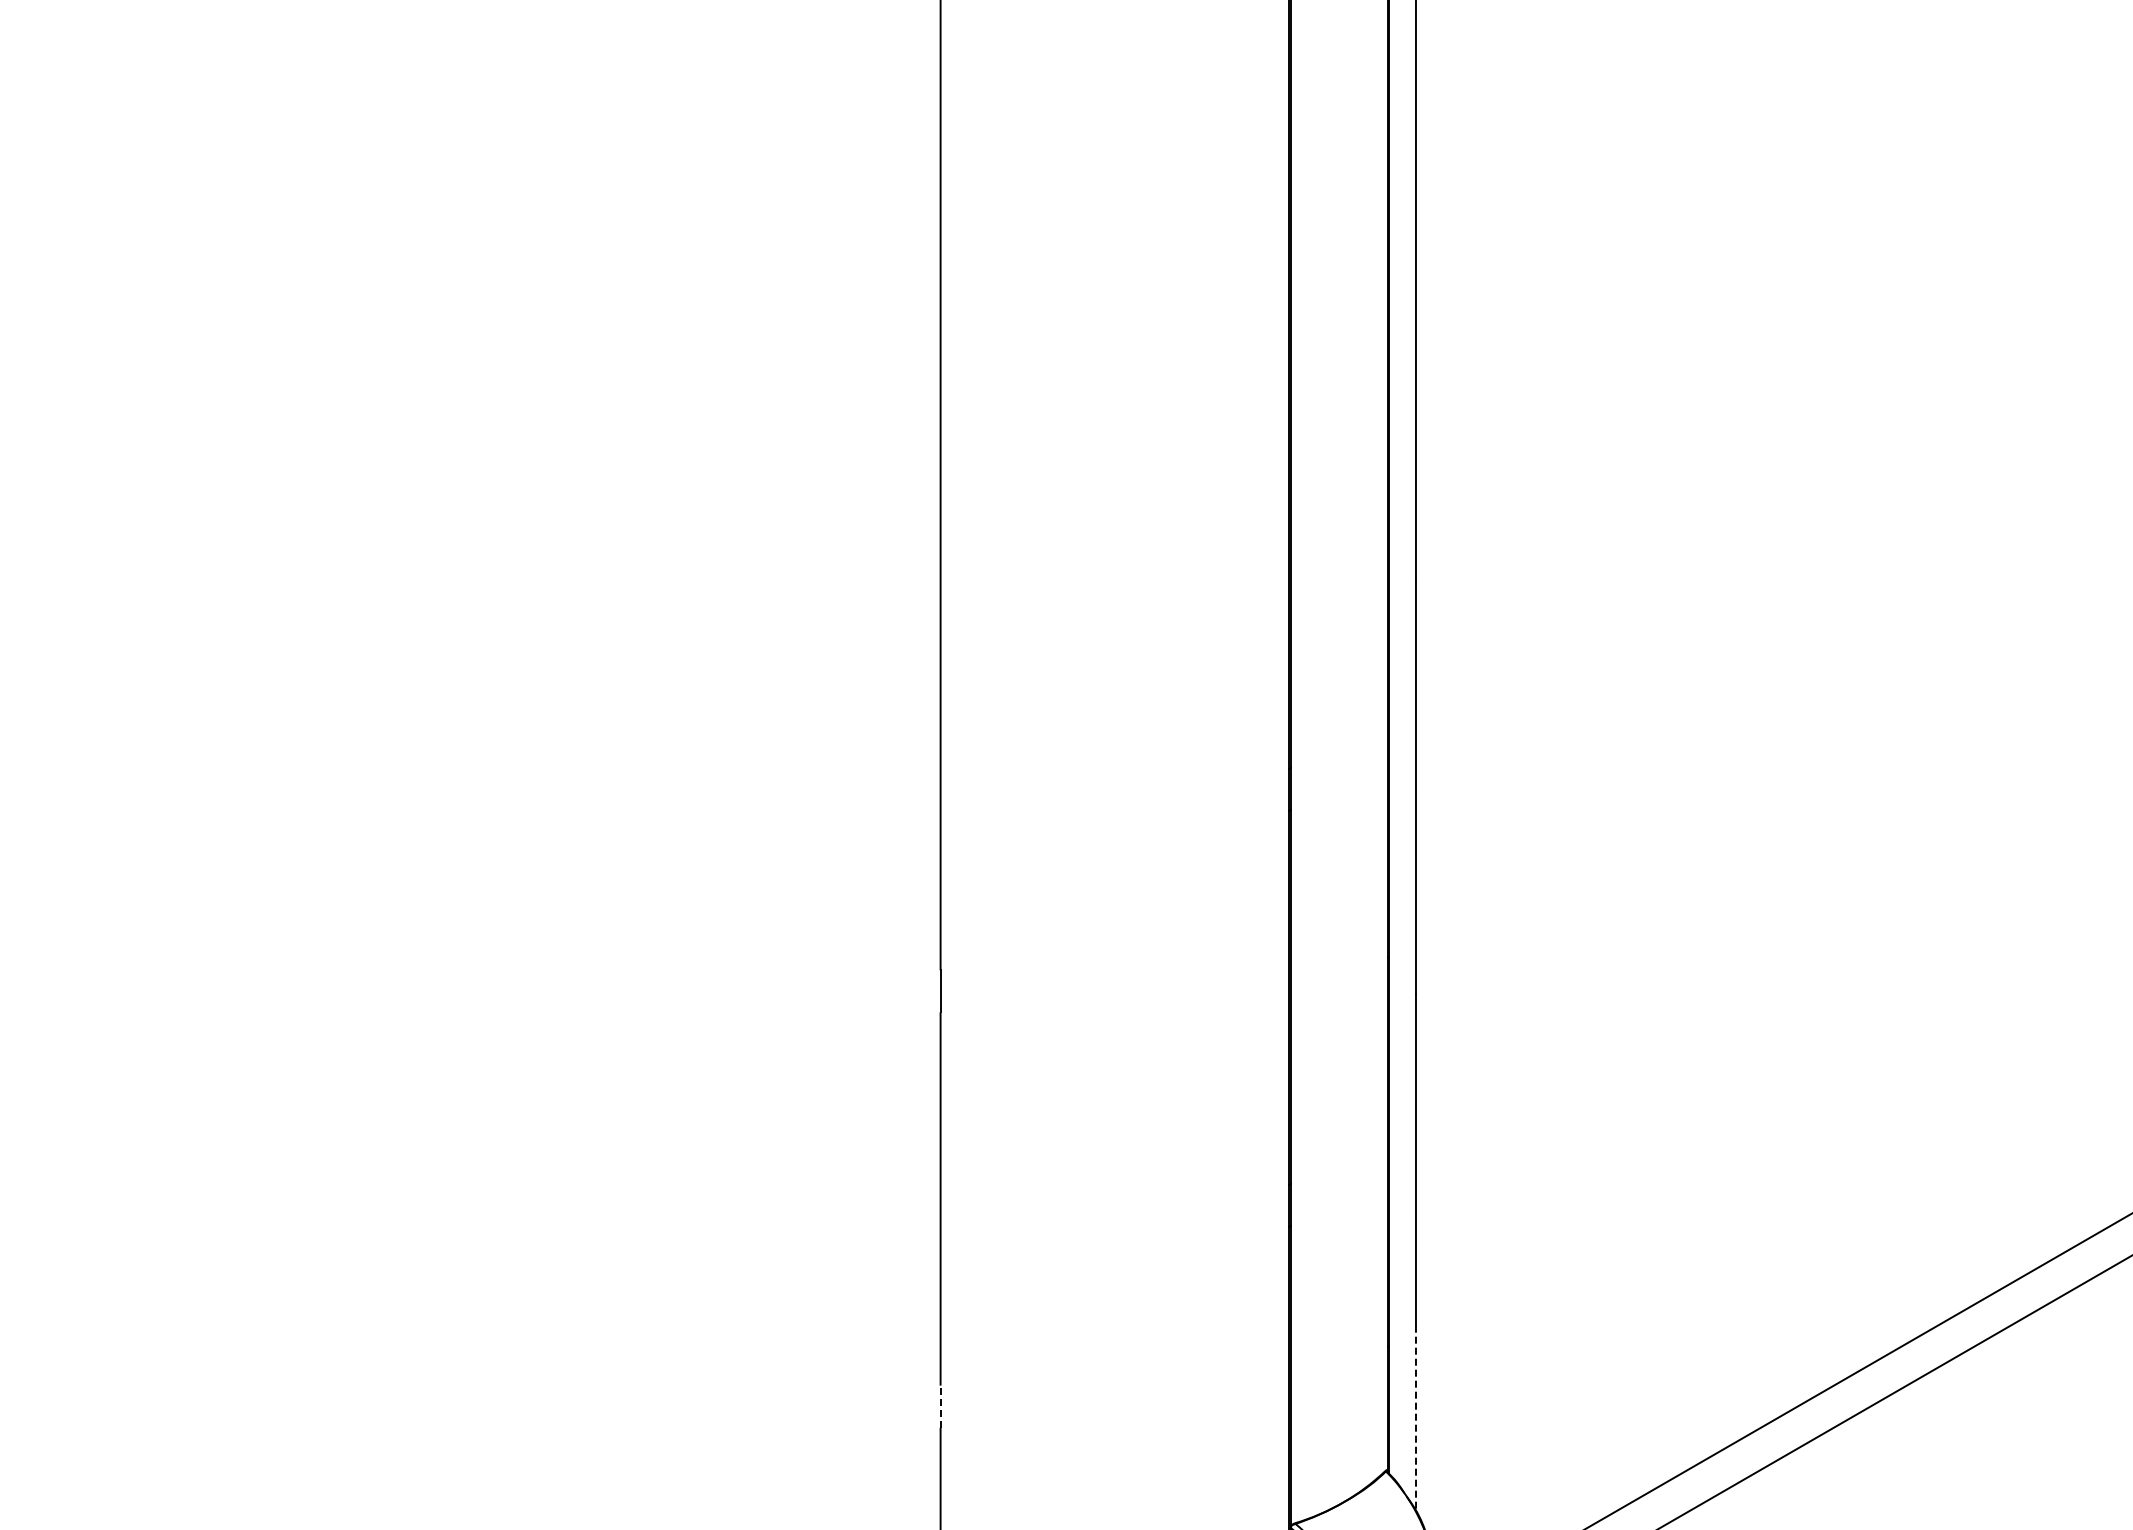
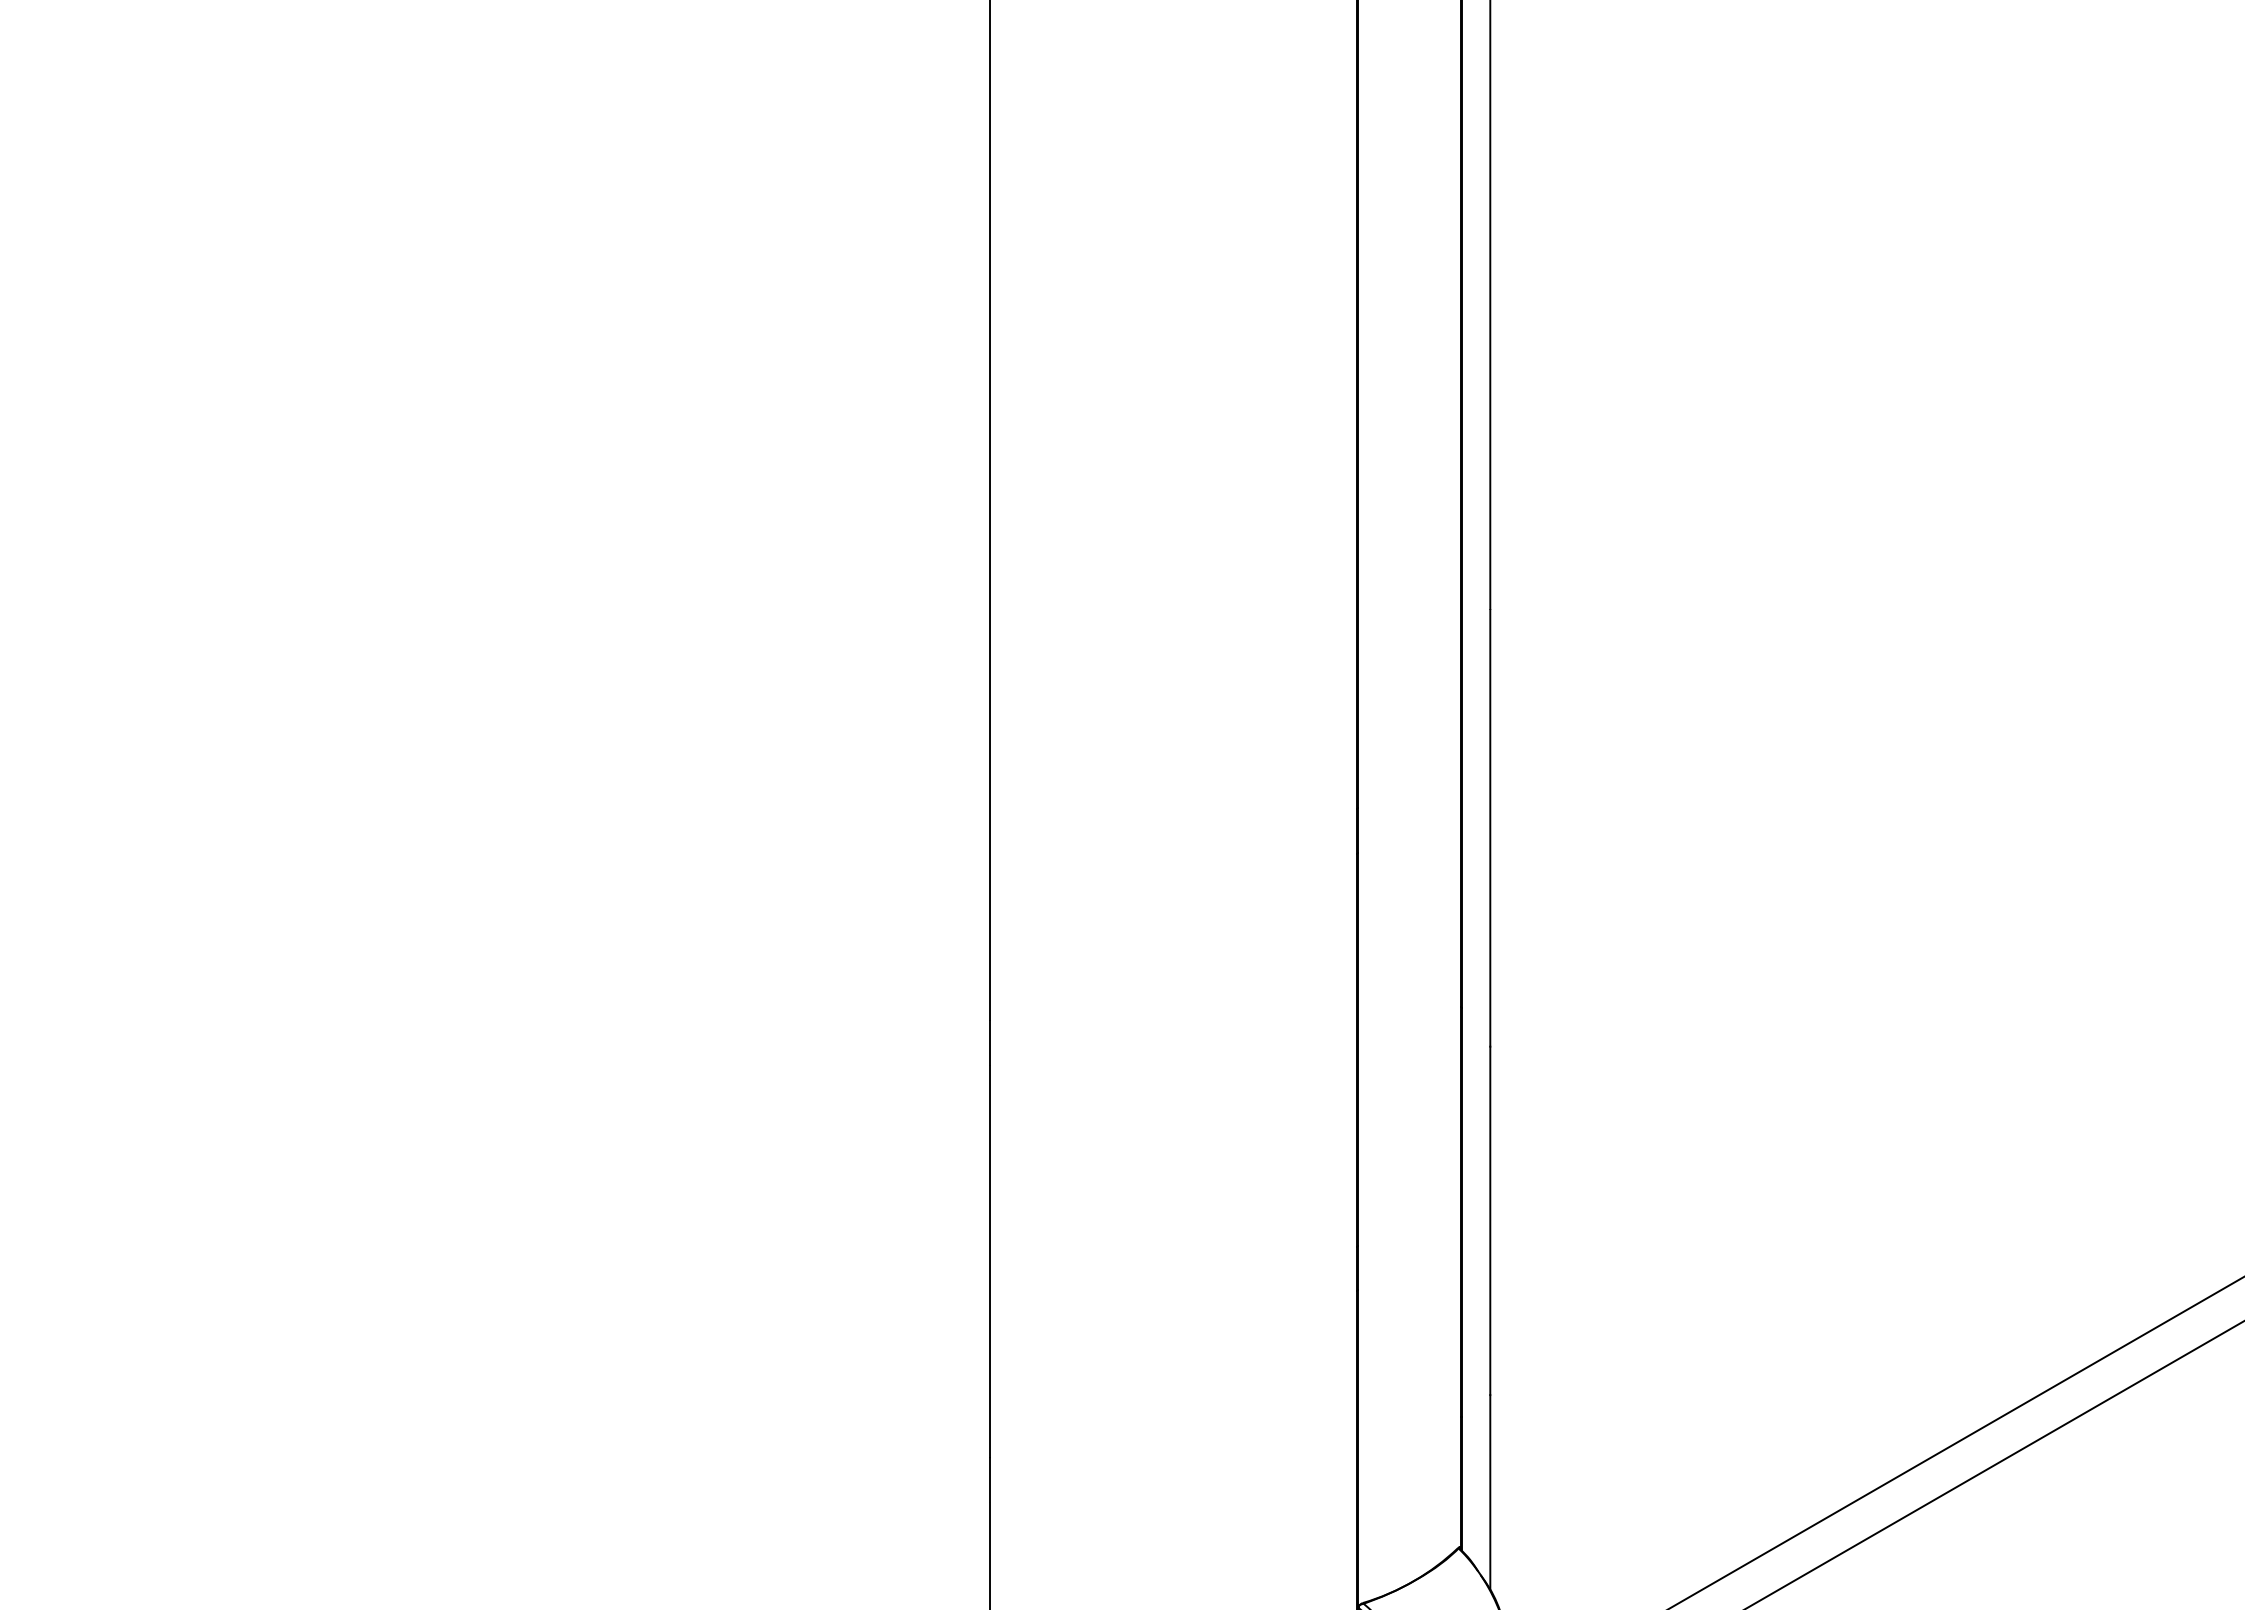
line: (940, 1406) -> (989, 1480), dashed -> solid
line: (1415, 1418) -> (1489, 1492), dashed -> solid

